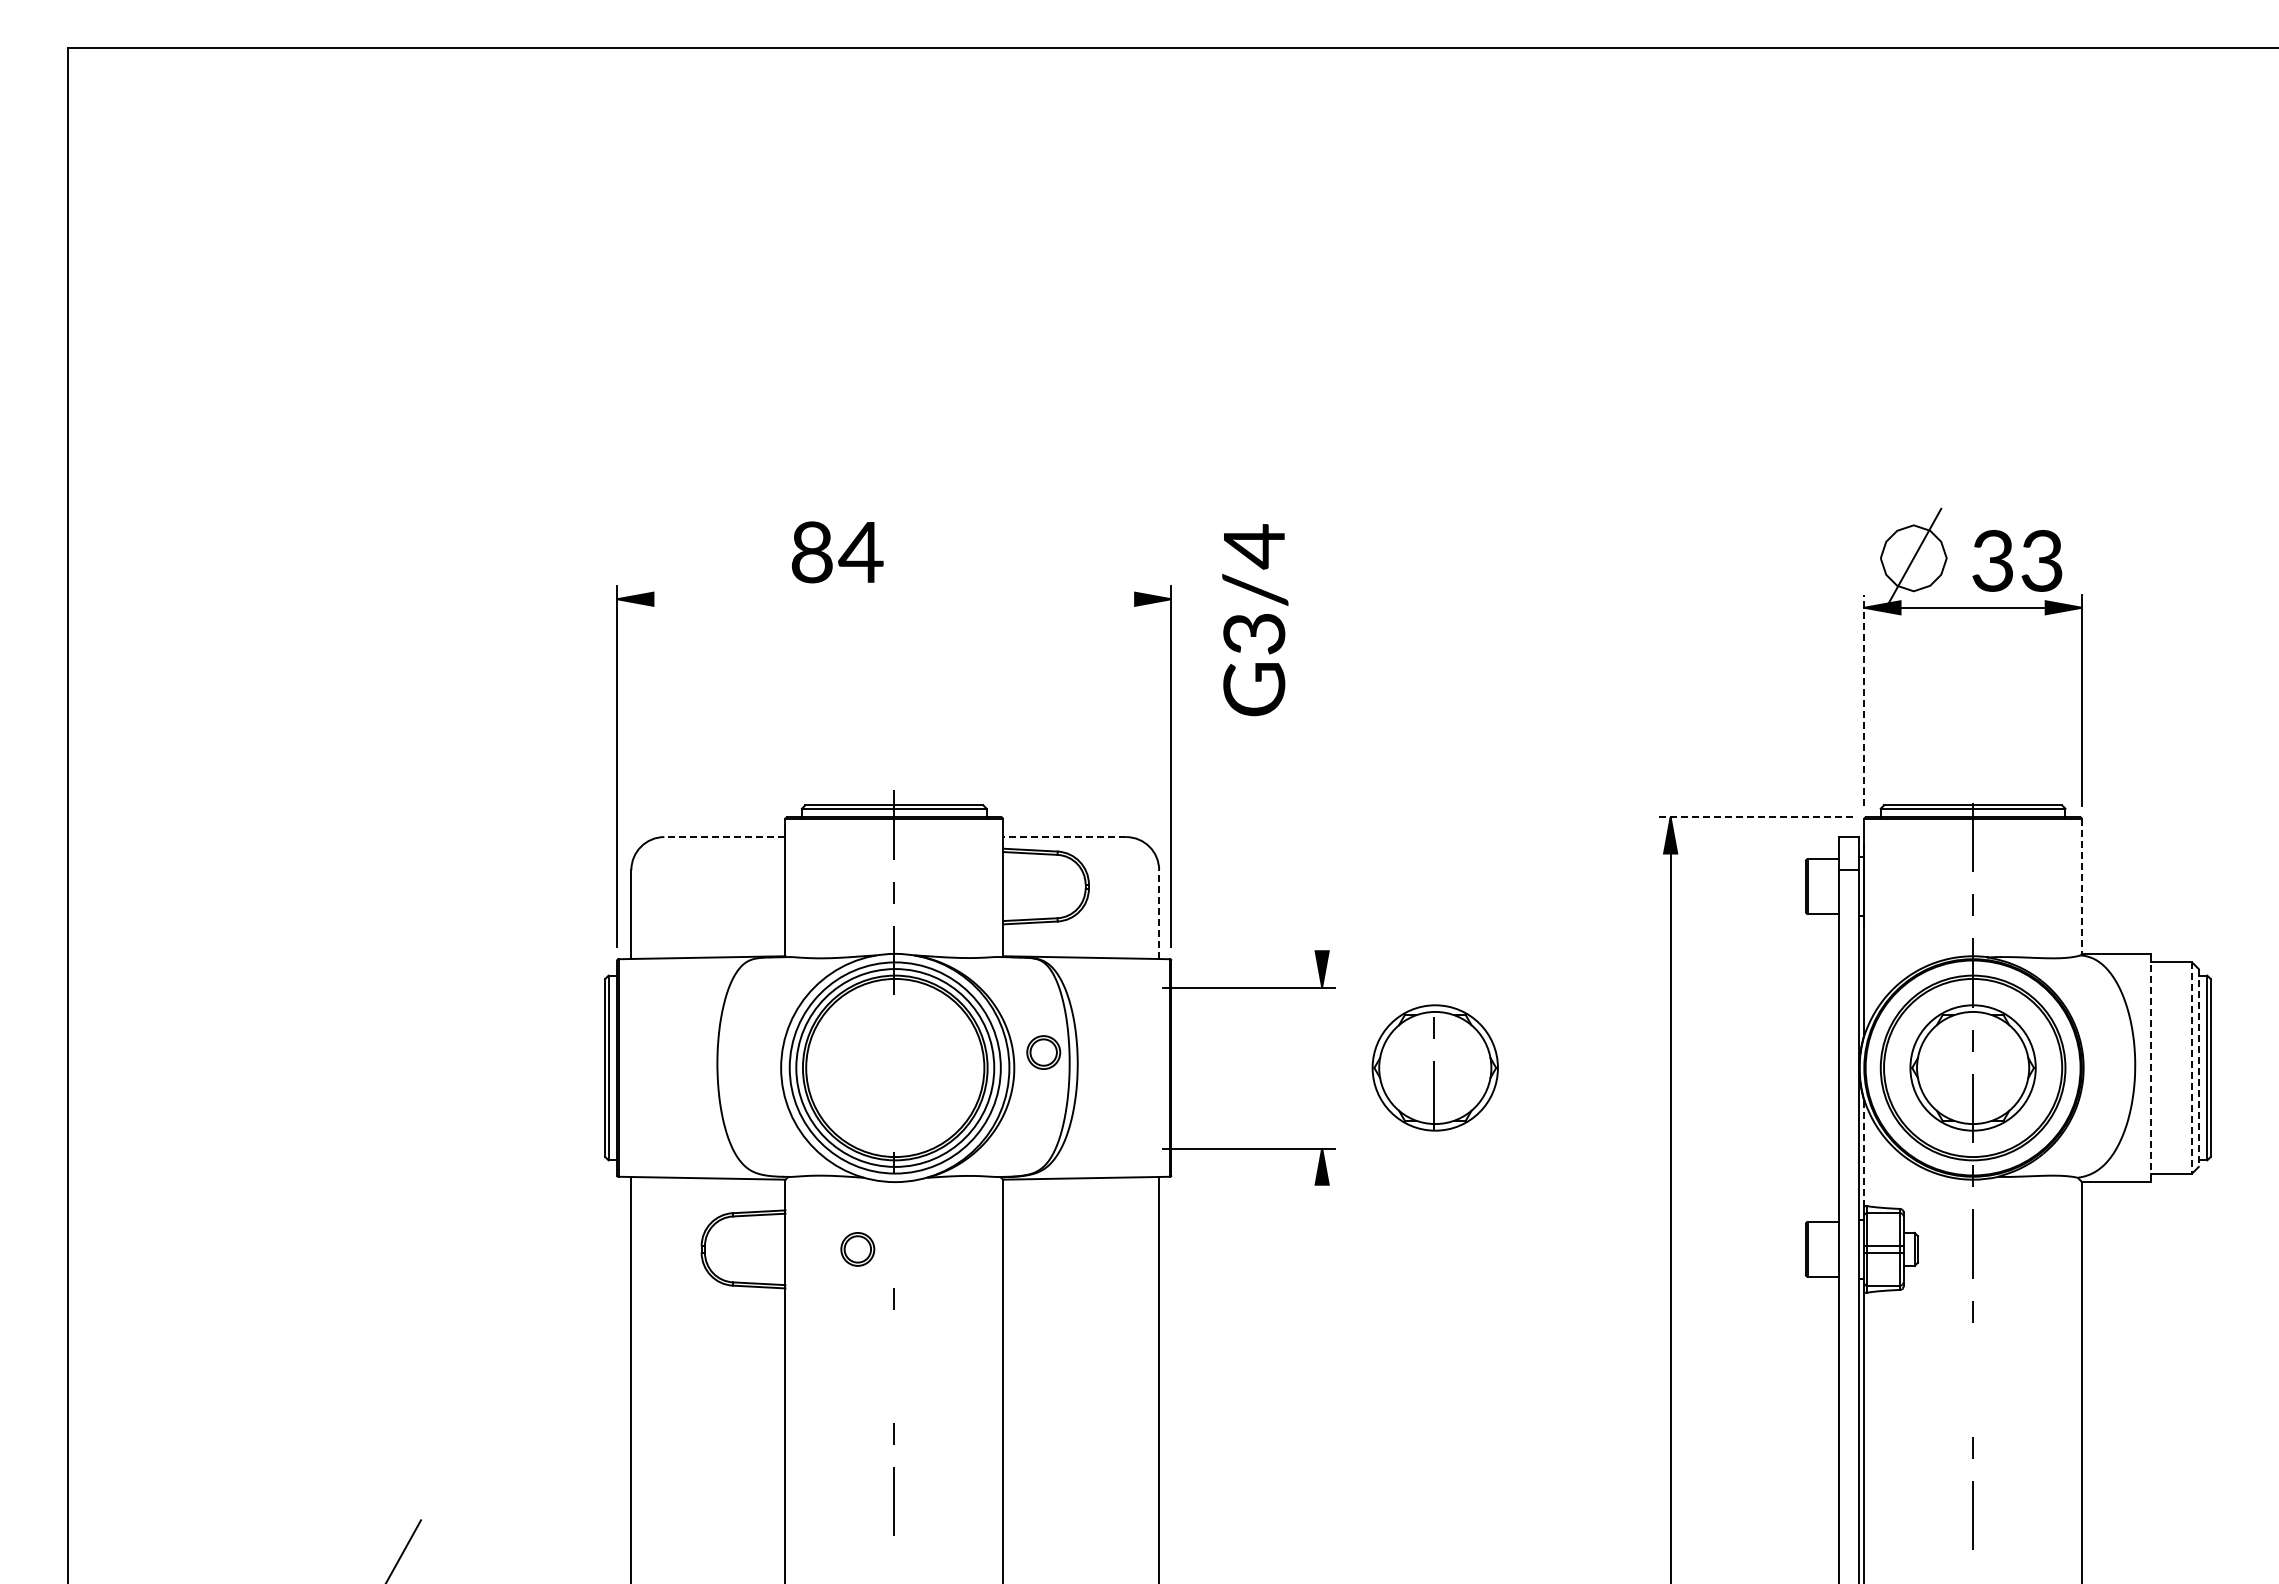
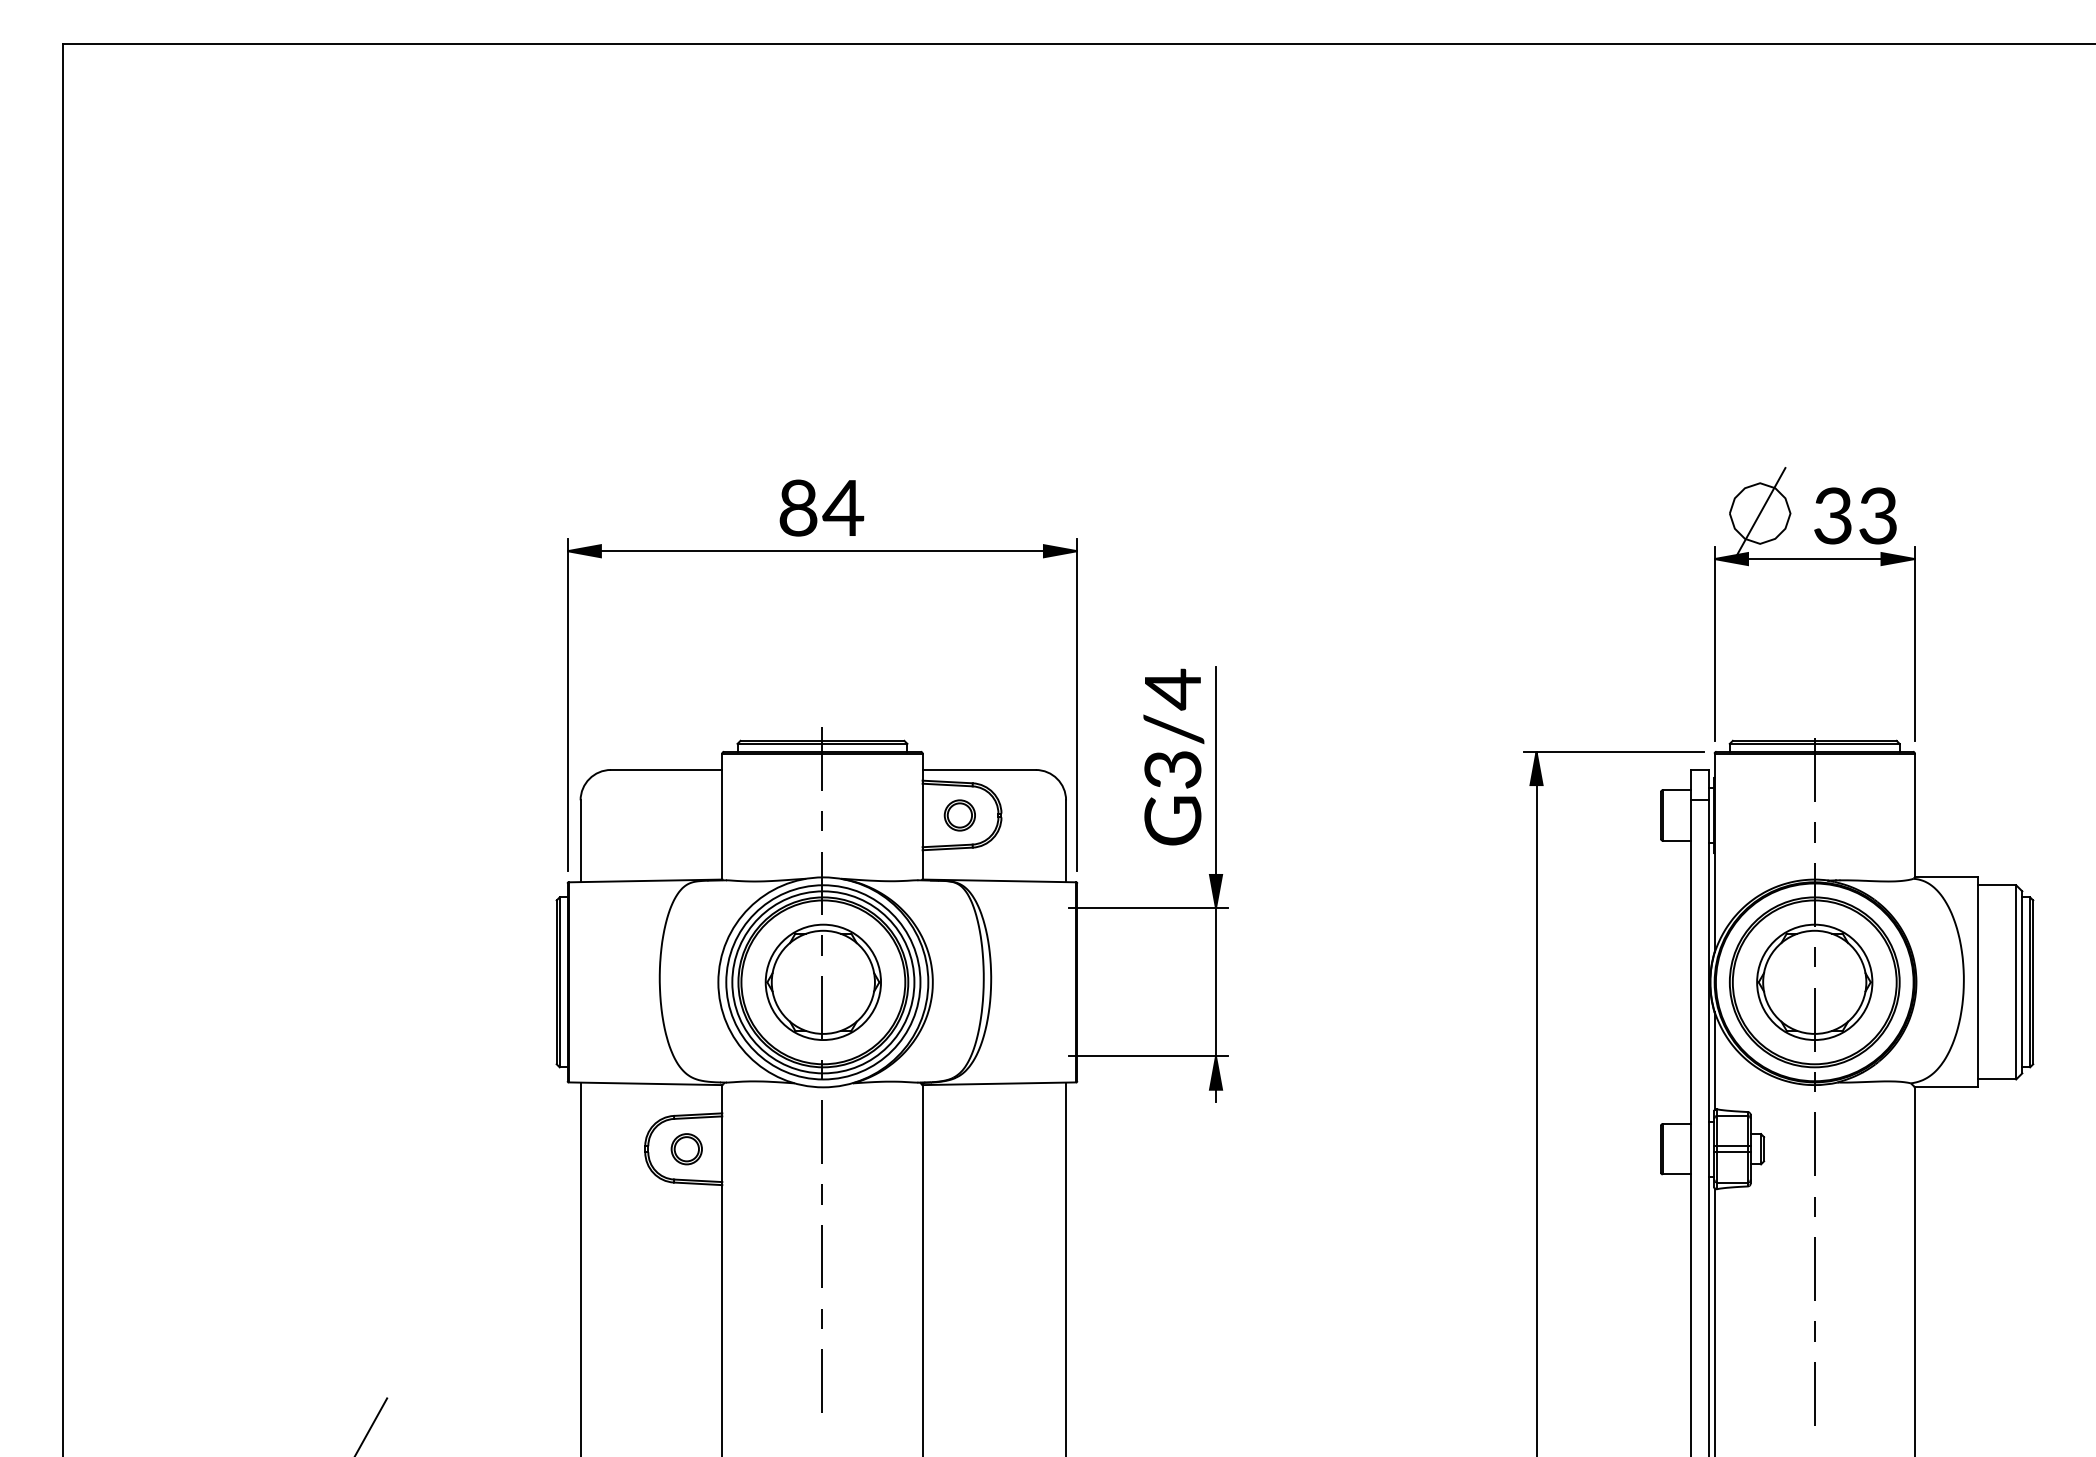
text: (837, 552) -> (821, 508), moved
line: (894, 599) -> (822, 551), added
text: (1255, 620) -> (1174, 757), moved
line: (1864, 700) -> (1714, 644), dashed -> solid
line: (1755, 817) -> (1614, 751), dashed -> solid
line: (724, 837) -> (666, 770), dashed -> solid
line: (1064, 837) -> (979, 770), dashed -> solid
line: (2081, 887) -> (1914, 816), dashed -> solid
line: (1159, 914) -> (1066, 841), dashed -> solid
line: (1322, 961) -> (1216, 884), added
part: (1043, 1052) -> (959, 815), moved
part: (1434, 1067) -> (822, 981), moved
line: (2150, 1068) -> (1977, 982), dashed -> solid
line: (2192, 1068) -> (2016, 982), dashed -> solid
line: (2198, 1068) -> (2022, 982), dashed -> solid
line: (1864, 1153) -> (1714, 1061), dashed -> solid
line: (893, 1230) -> (821, 1131), added
part: (857, 1249) -> (686, 1149), moved
line: (893, 1366) -> (821, 1256), added
line: (1972, 1379) -> (1814, 1268), added

